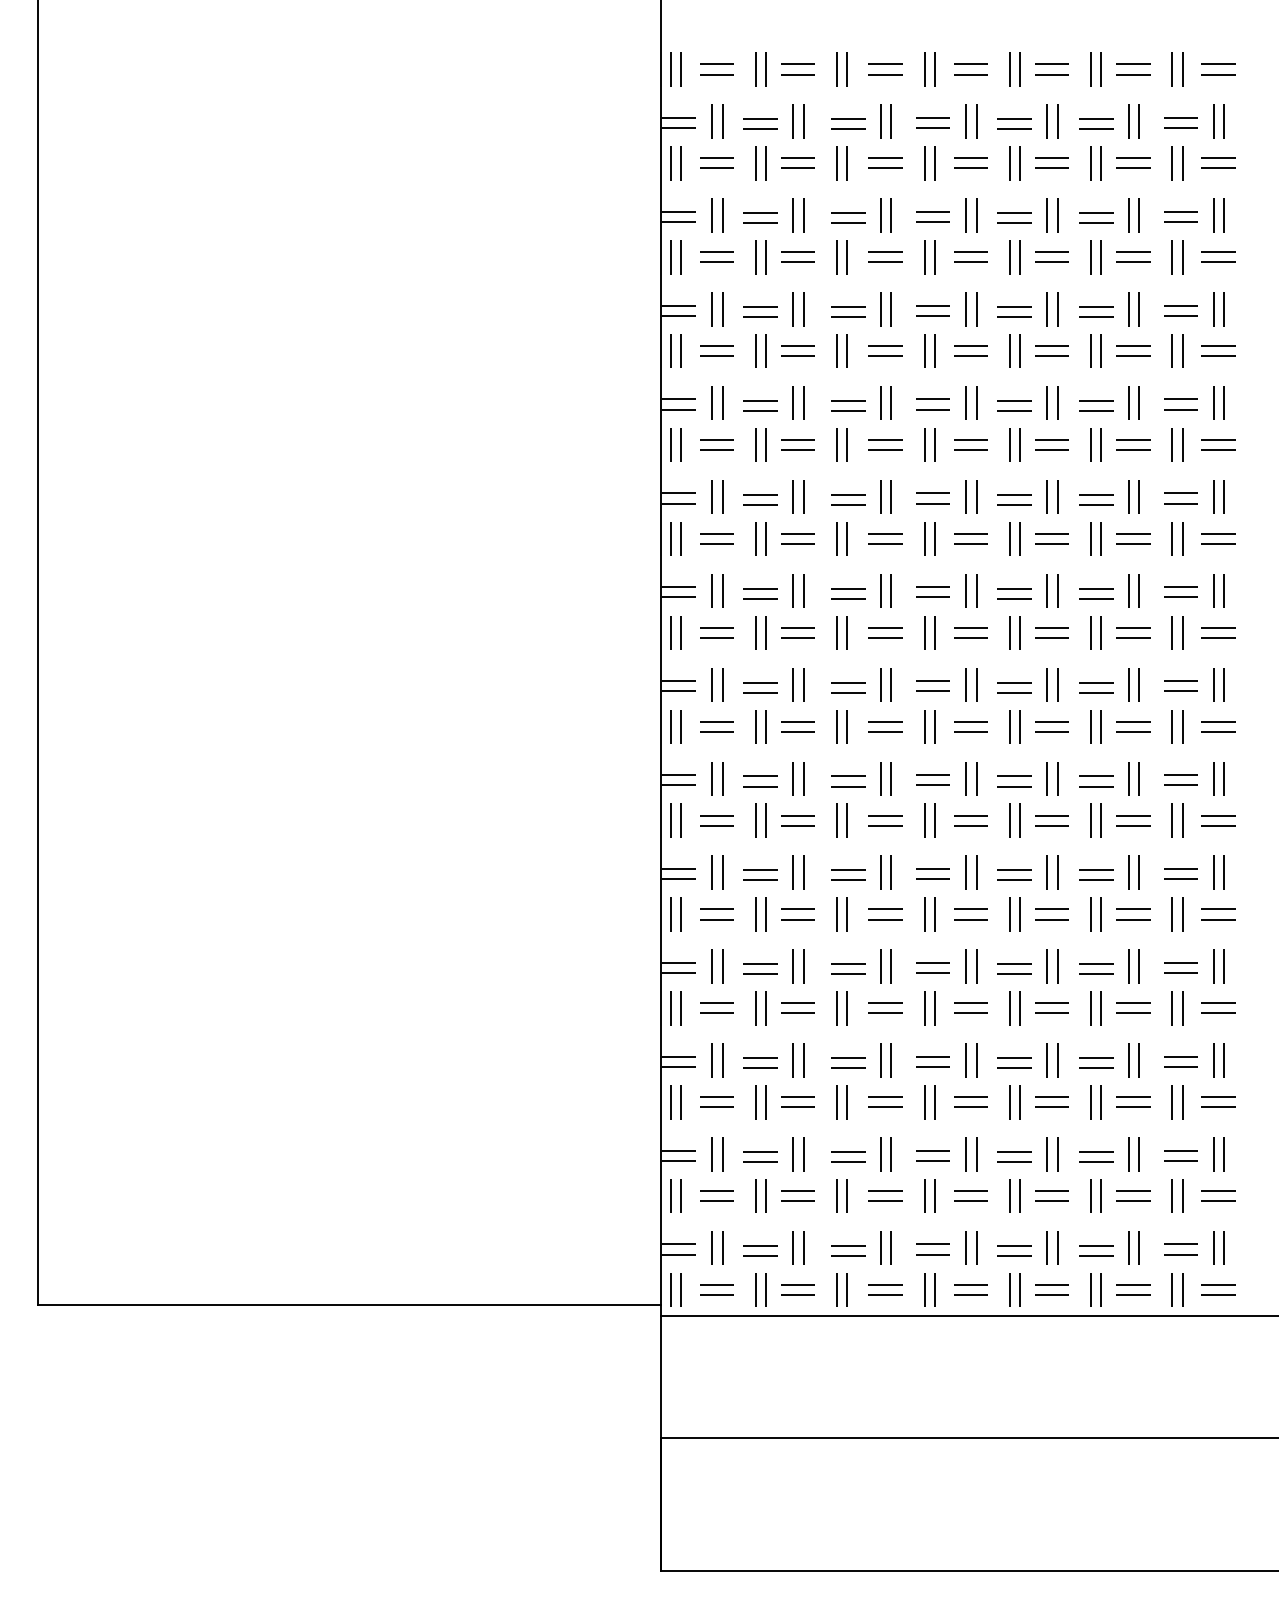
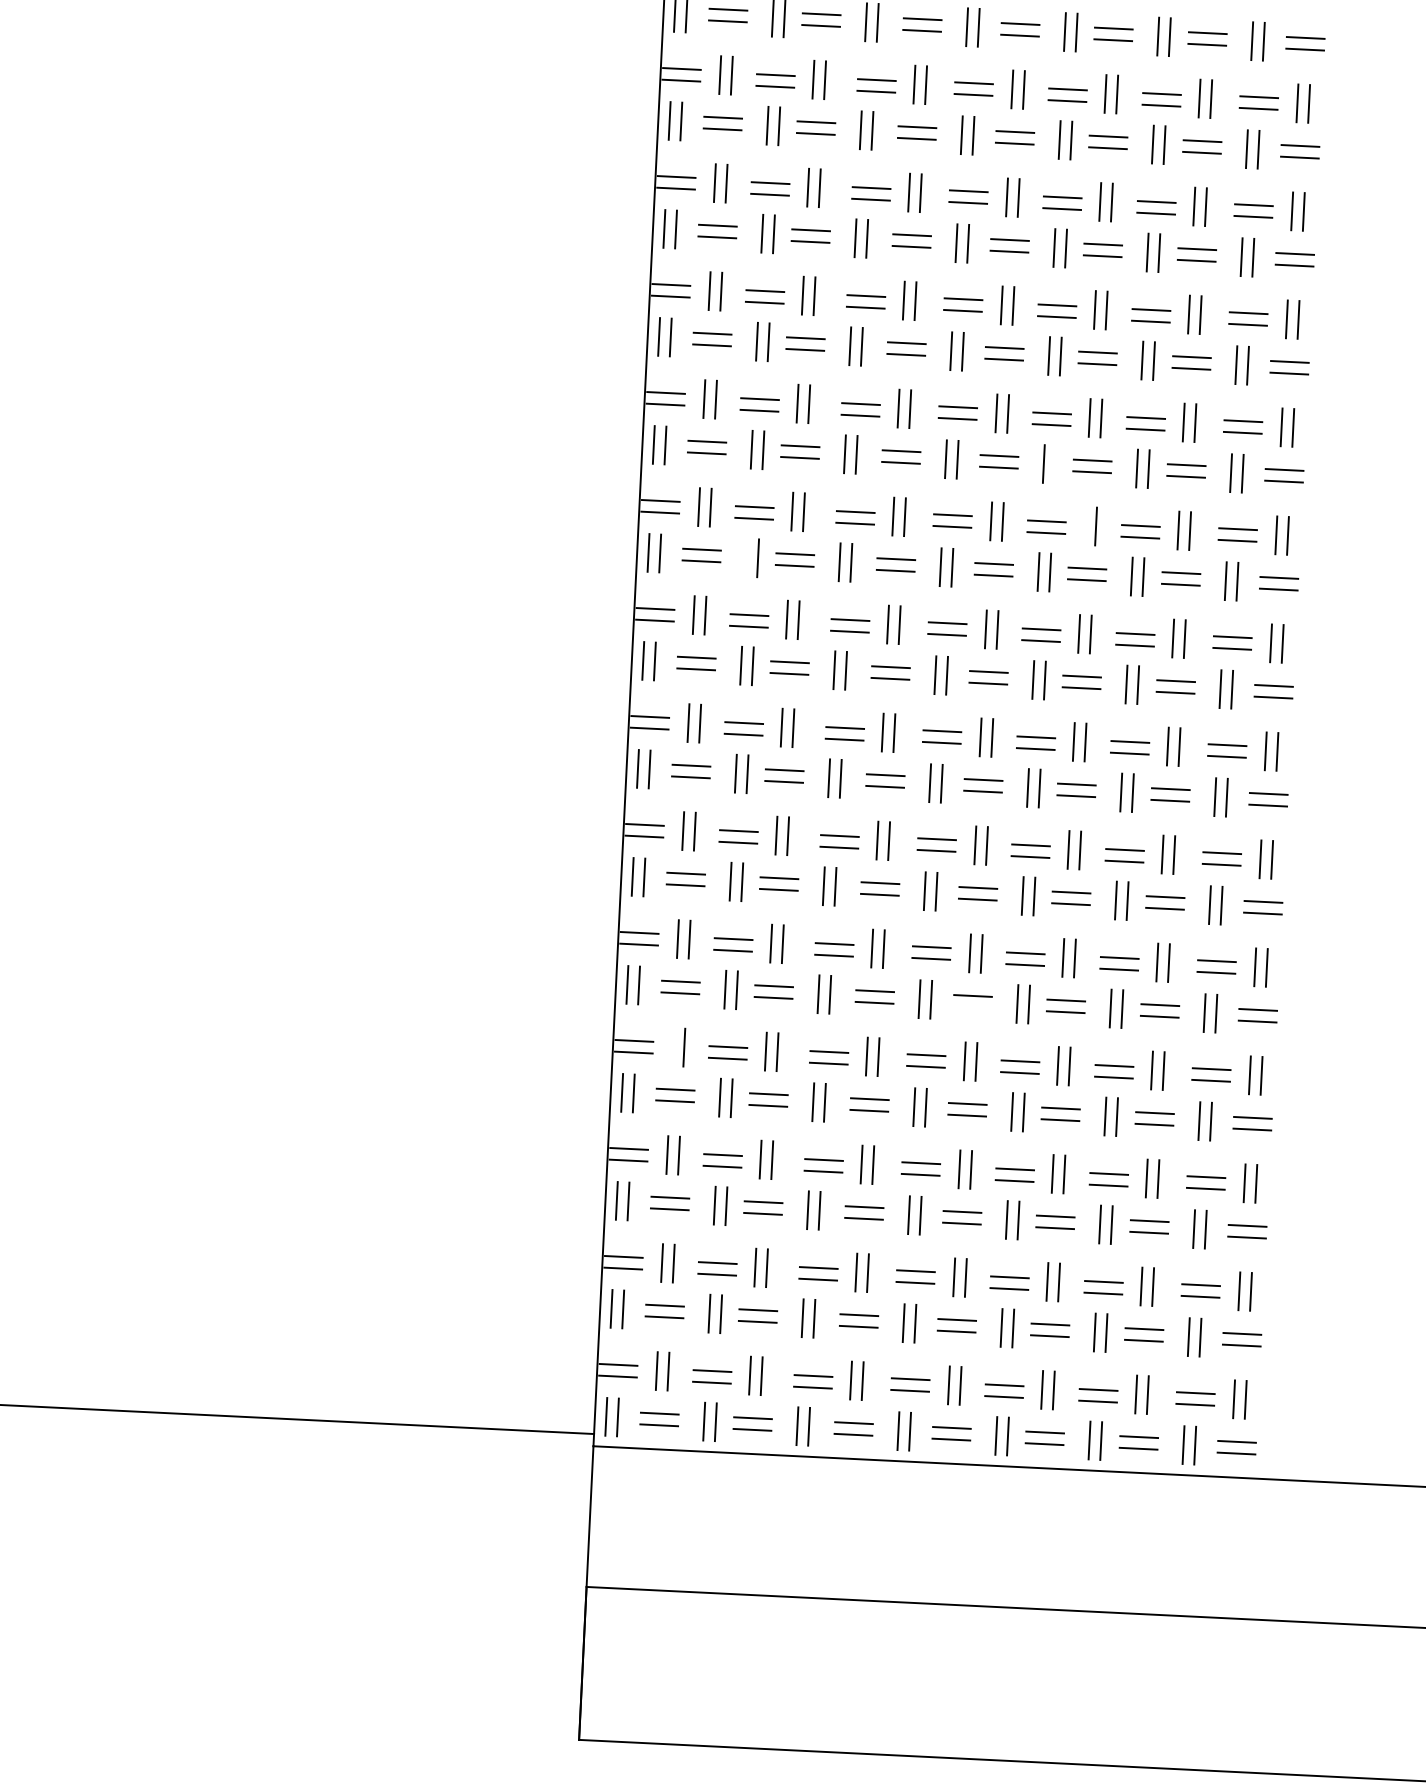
line: (1019, 444) -> (1055, 463), removed
line: (1046, 496) -> (1083, 525), removed
line: (755, 538) -> (746, 557), removed
line: (970, 919) -> (972, 1007), removed
line: (711, 966) -> (671, 1046), removed

